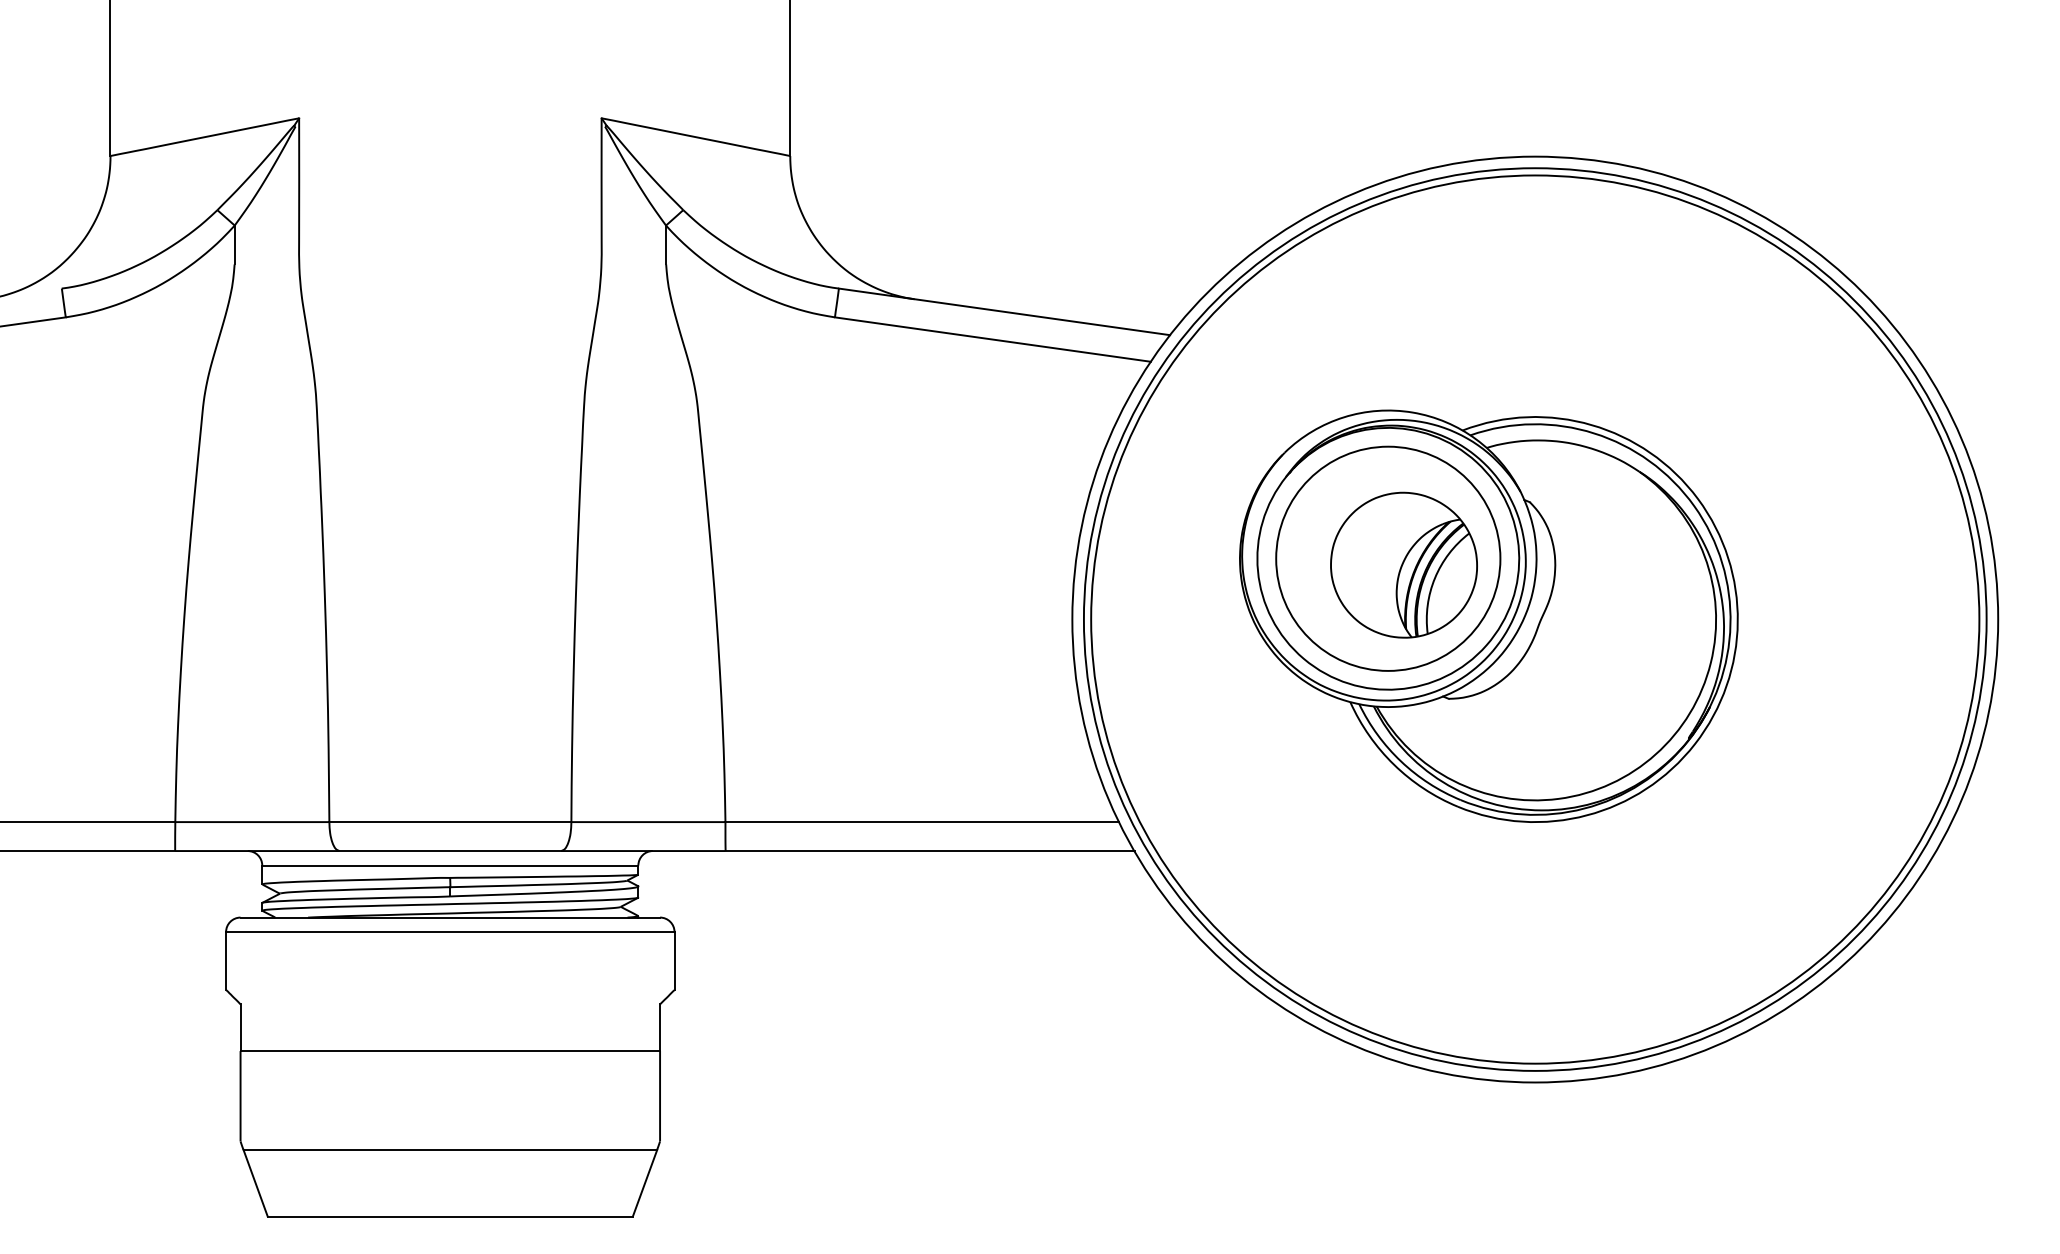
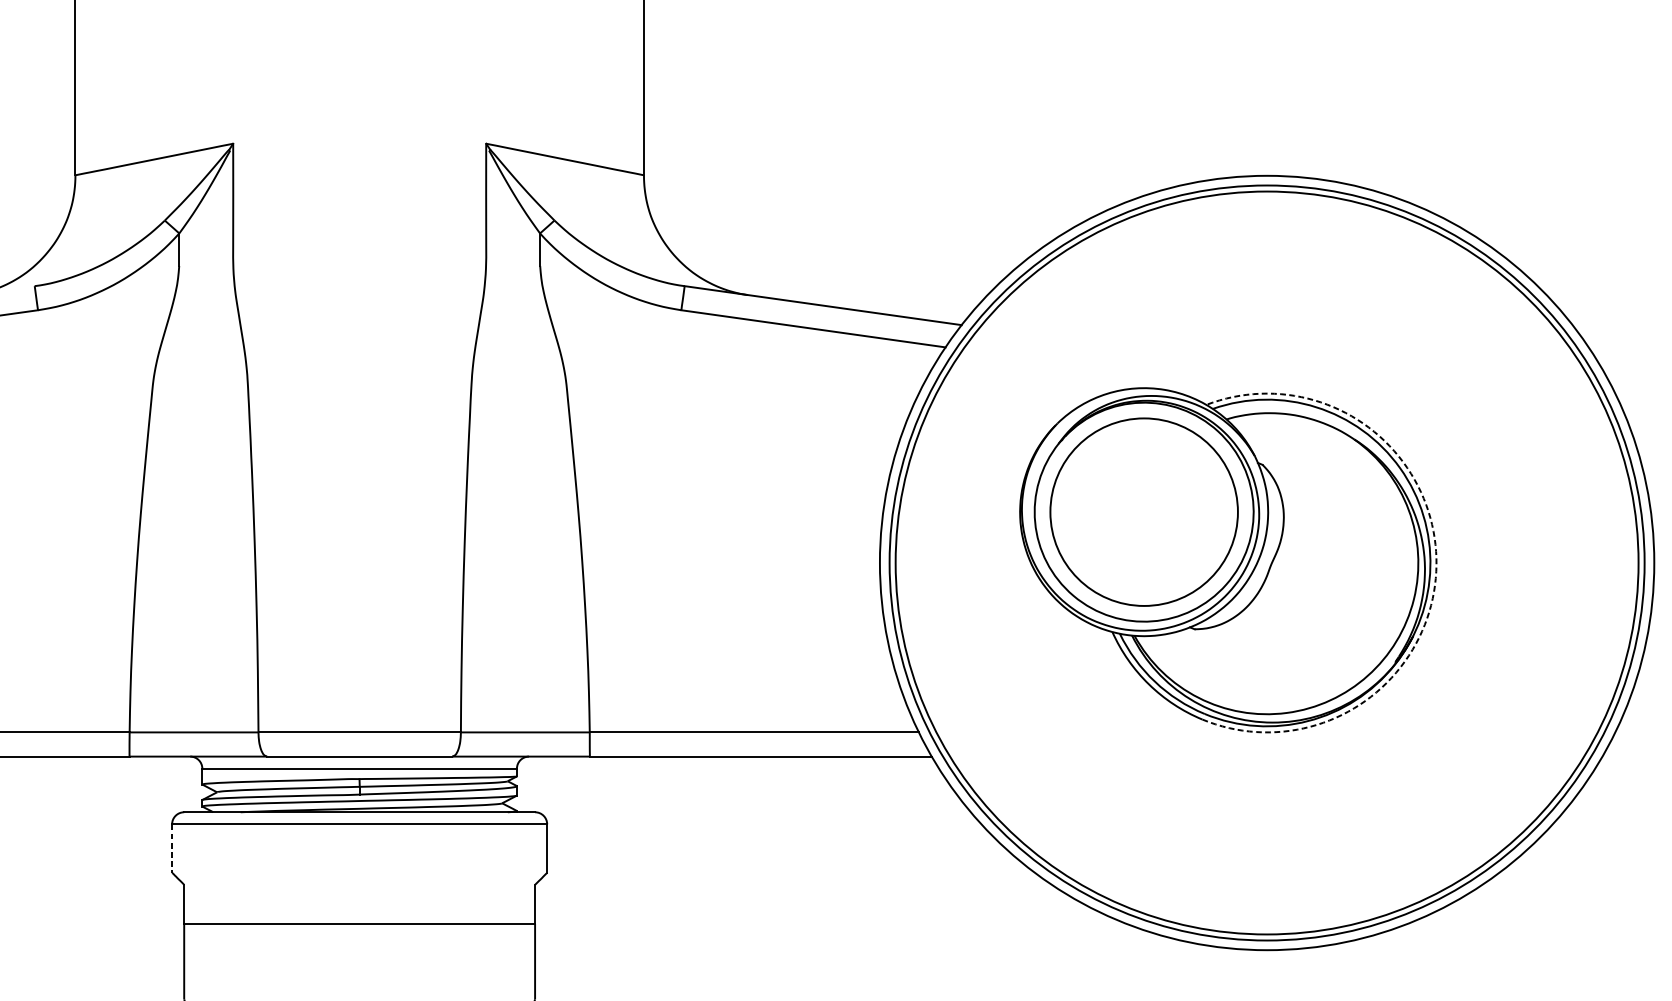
part: (1403, 564) -> (1156, 516), removed
arc: (1737, 622) -> (1436, 565), solid -> dashed
line: (226, 960) -> (172, 848), solid -> dashed

